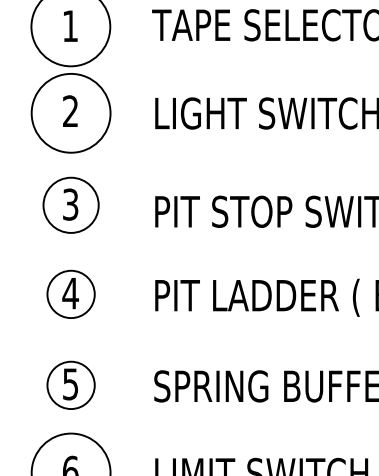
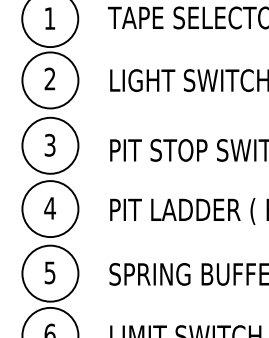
circle: (71, 204) -> (50, 145), size x1.43
circle: (71, 295) -> (50, 209), size x1.67
circle: (71, 385) -> (50, 273), size x1.67

